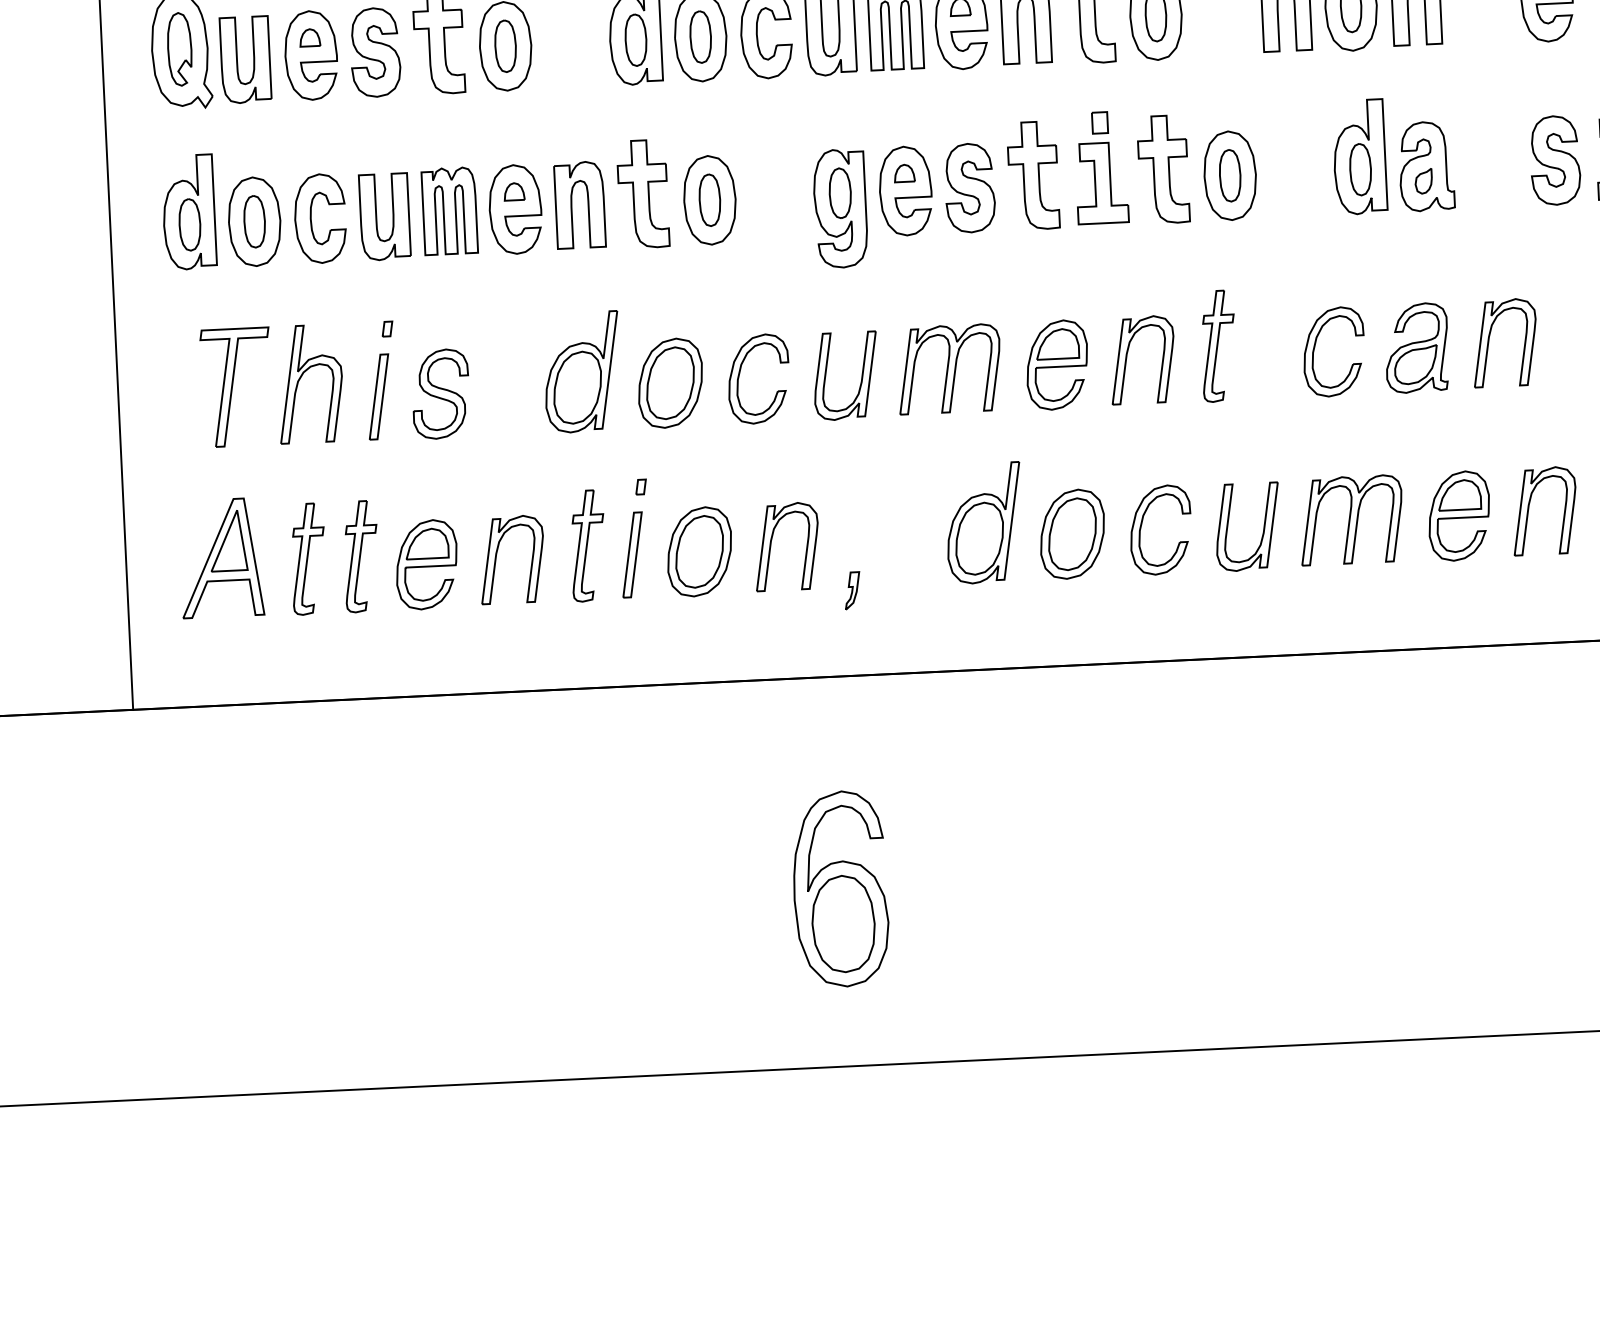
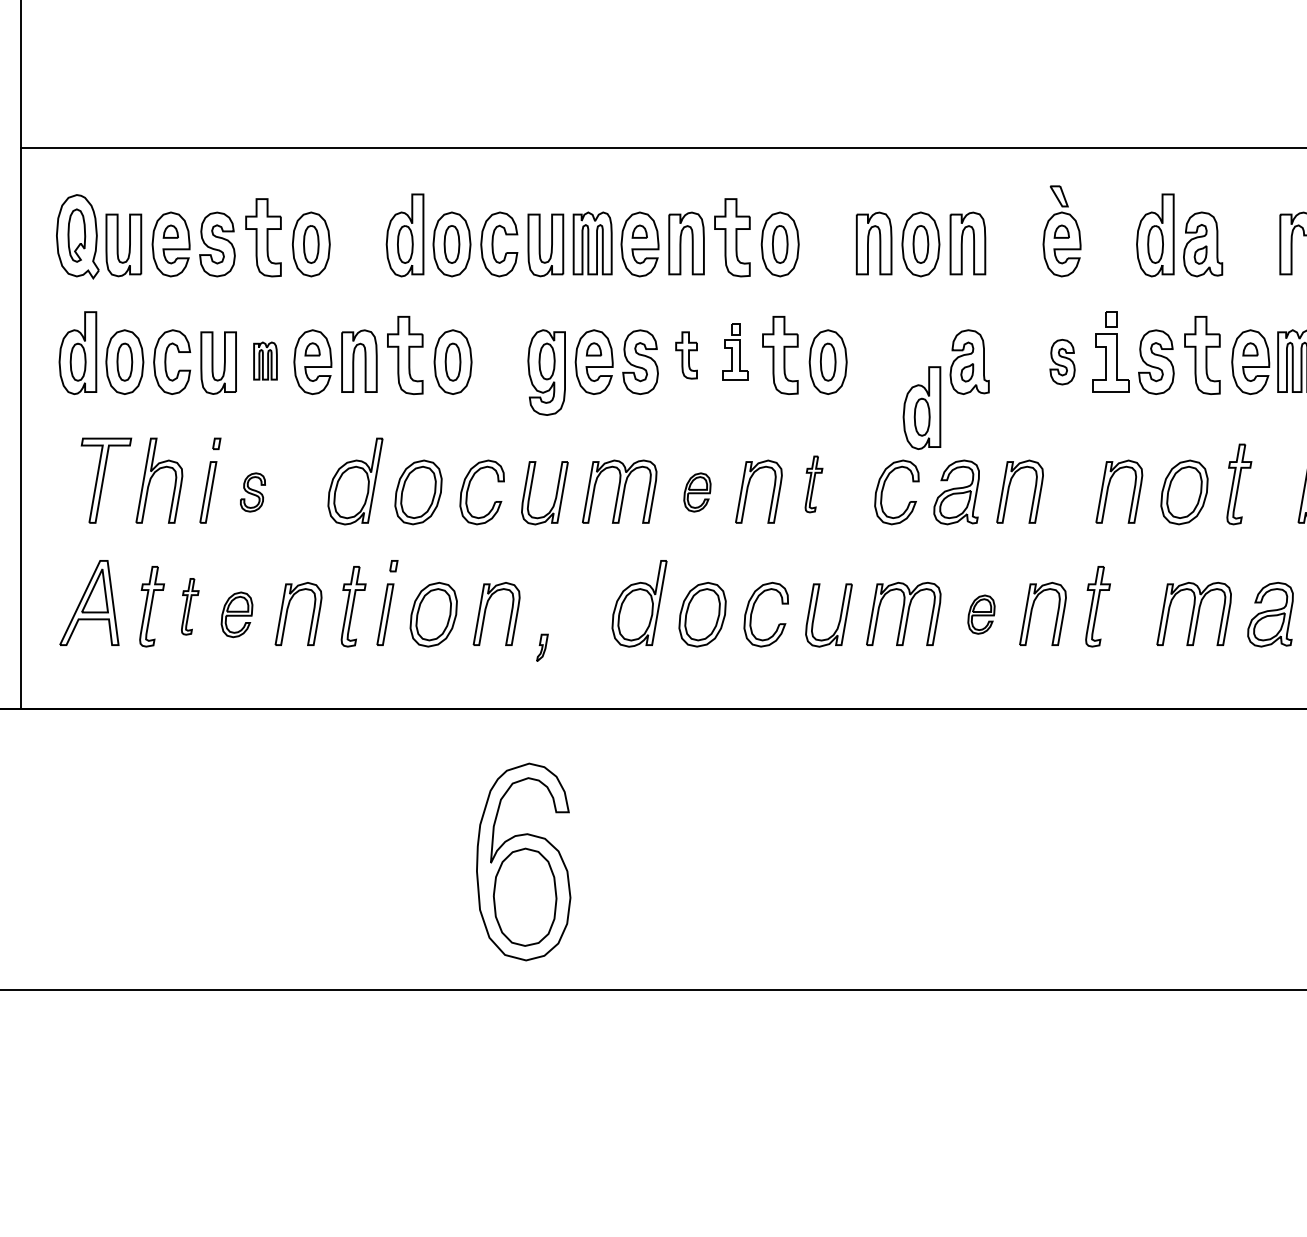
part: (1358, 156) -> (921, 407), moved
part: (1555, 159) -> (1062, 361), size x0.7
part: (1100, 167) -> (735, 351), size x0.7
part: (1033, 175) -> (686, 355), size x0.6
part: (449, 210) -> (265, 360), size x0.6
part: (1217, 346) -> (813, 484), size x0.7
part: (1057, 365) -> (697, 492), size x0.6
part: (440, 394) -> (252, 492), size x0.6
part: (1459, 515) -> (981, 614), size x0.6
part: (361, 556) -> (190, 606), size x0.7
part: (426, 564) -> (236, 614), size x0.7
part: (840, 889) -> (523, 862), size x1.4

